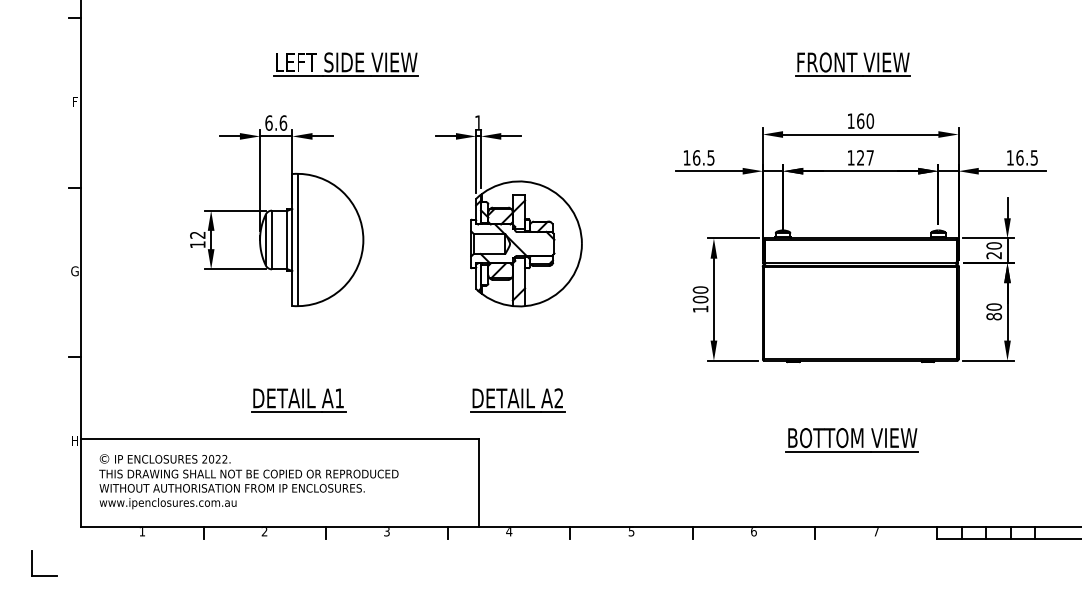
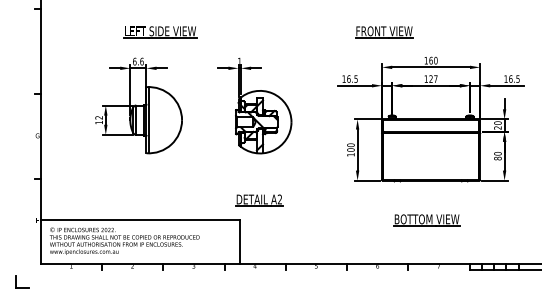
part: (346, 64) -> (160, 32), moved
part: (853, 64) -> (384, 32), moved
part: (298, 400) -> (149, 200), removed

